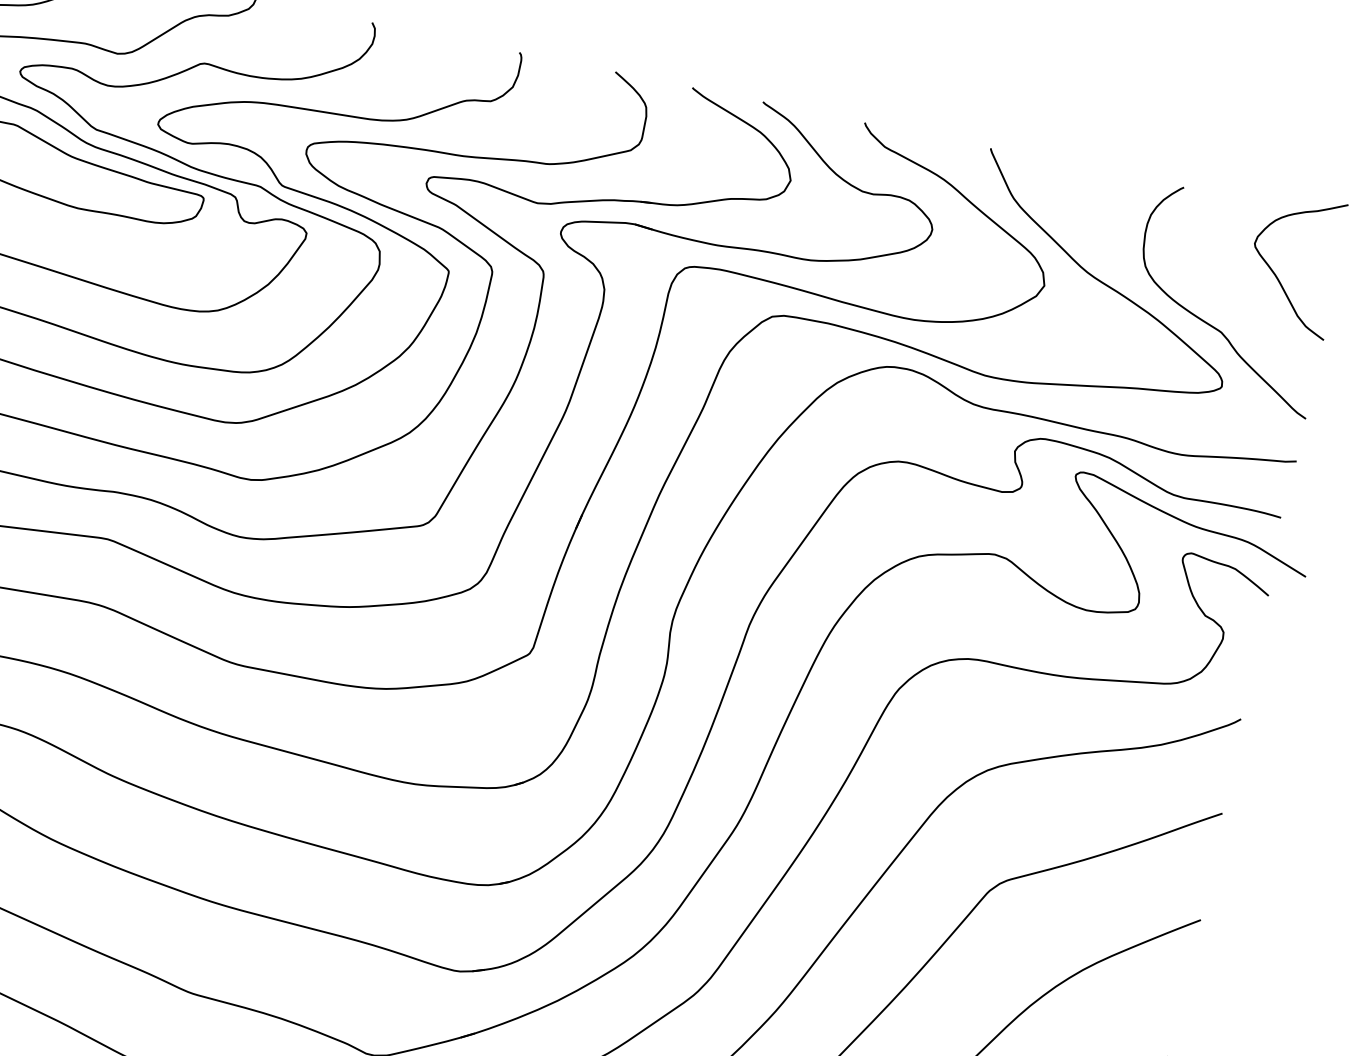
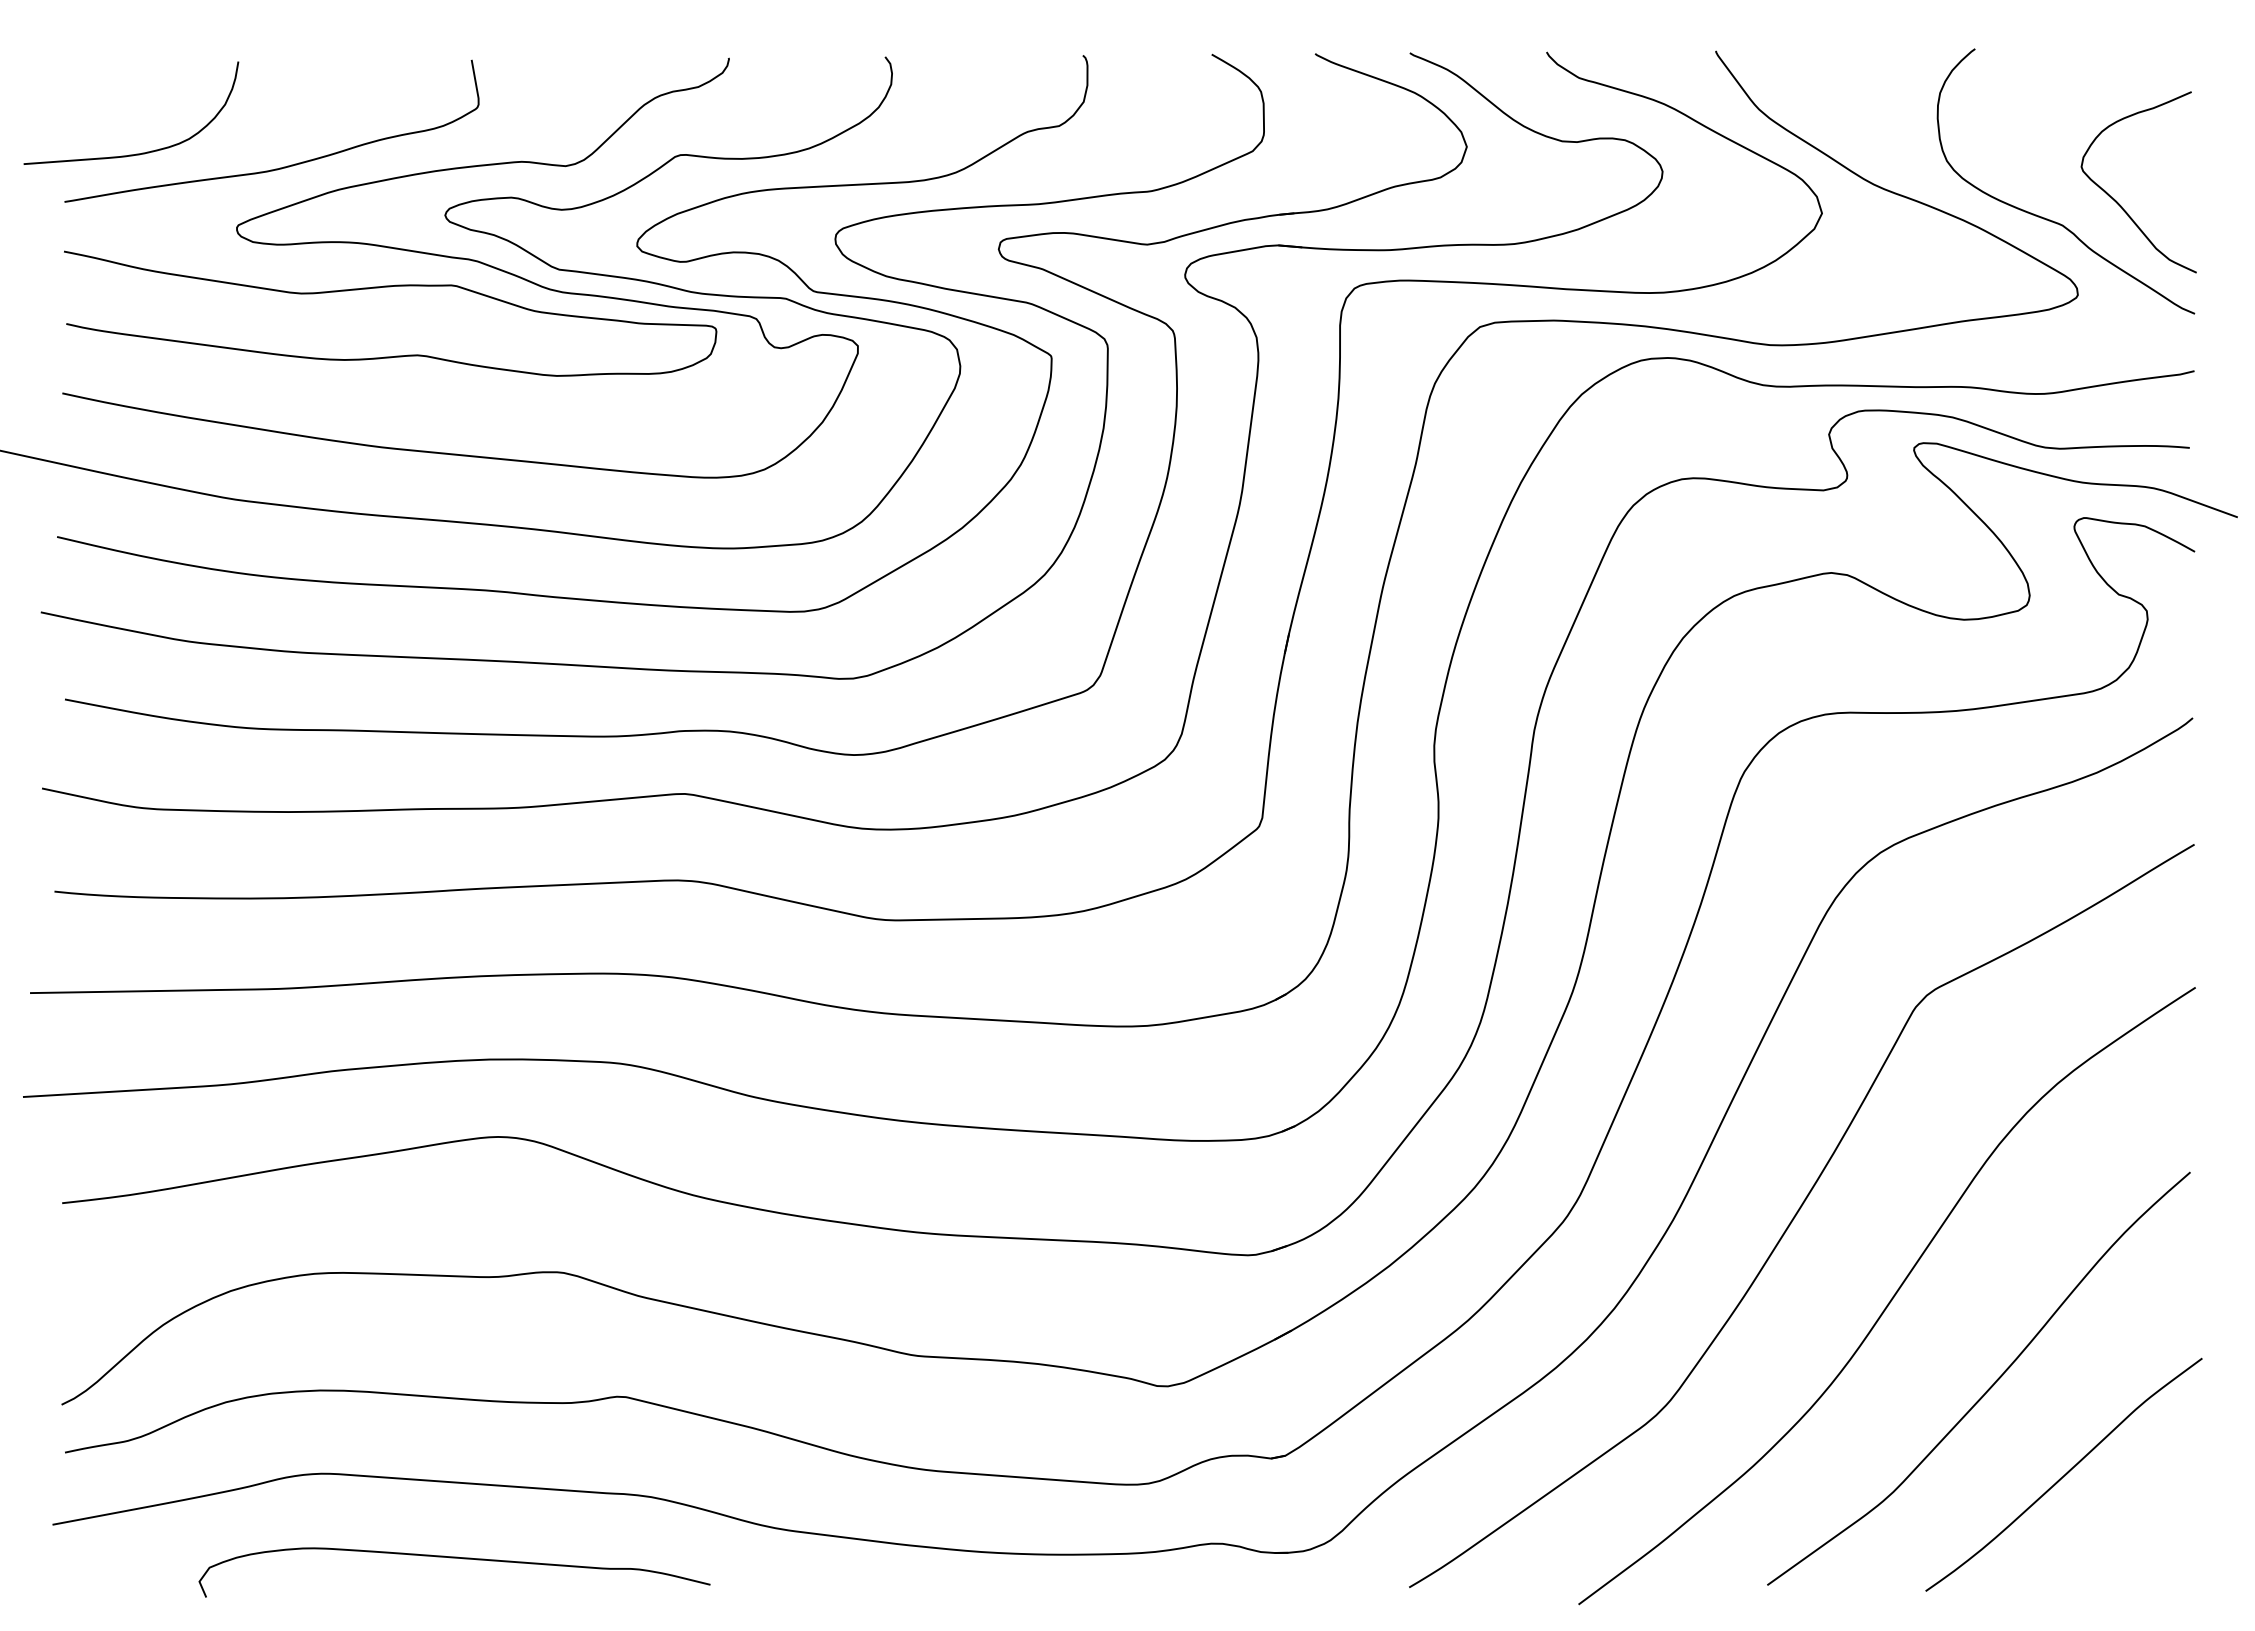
curve: (1276, 275) -> (2118, 202), moved

